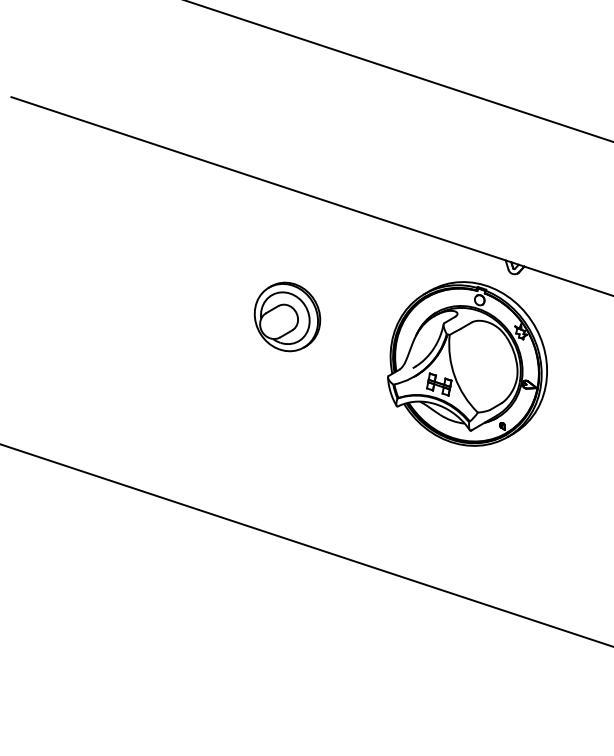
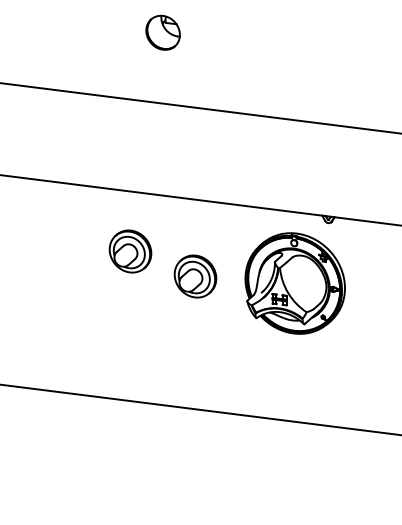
part: (193, 257) -> (130, 251), added
part: (467, 363) -> (294, 283), moved

